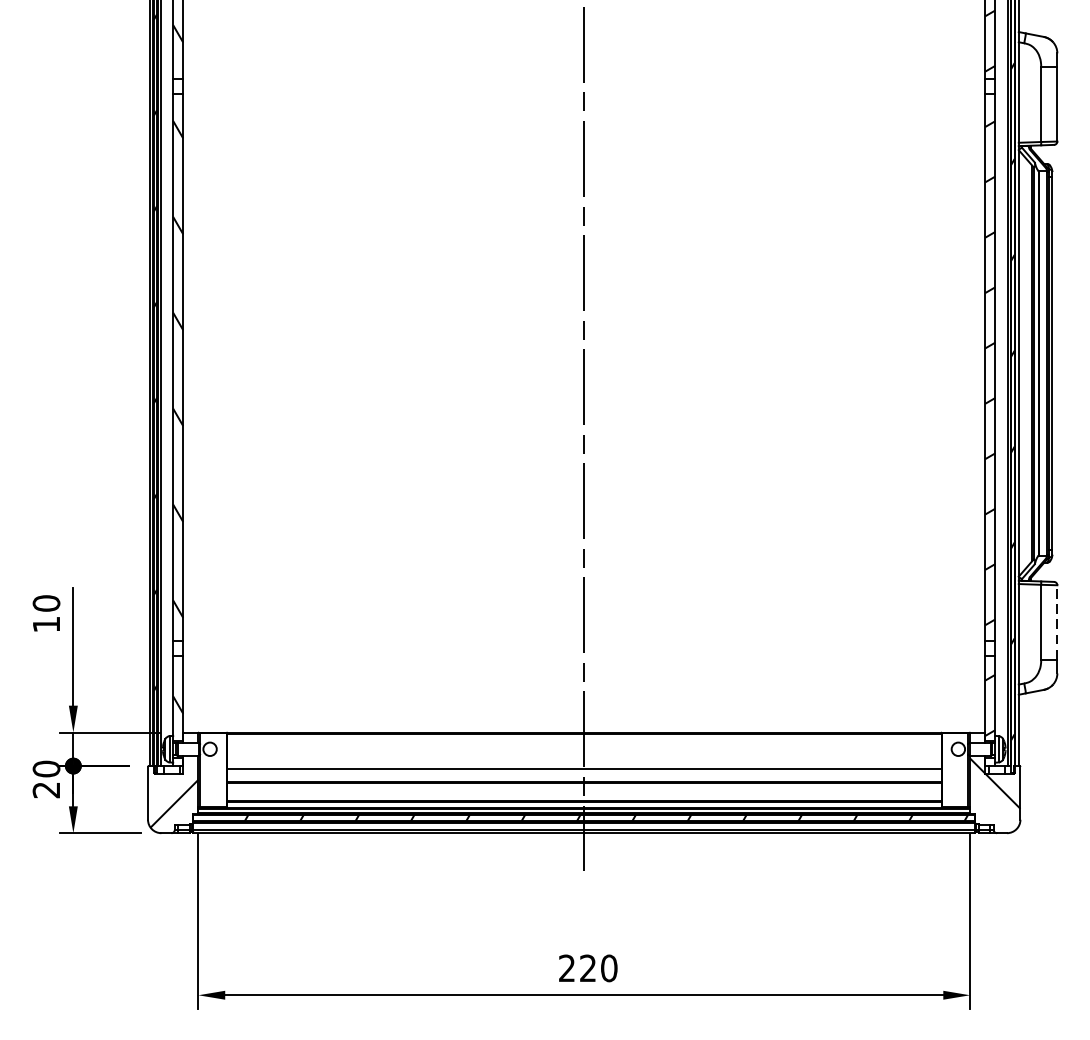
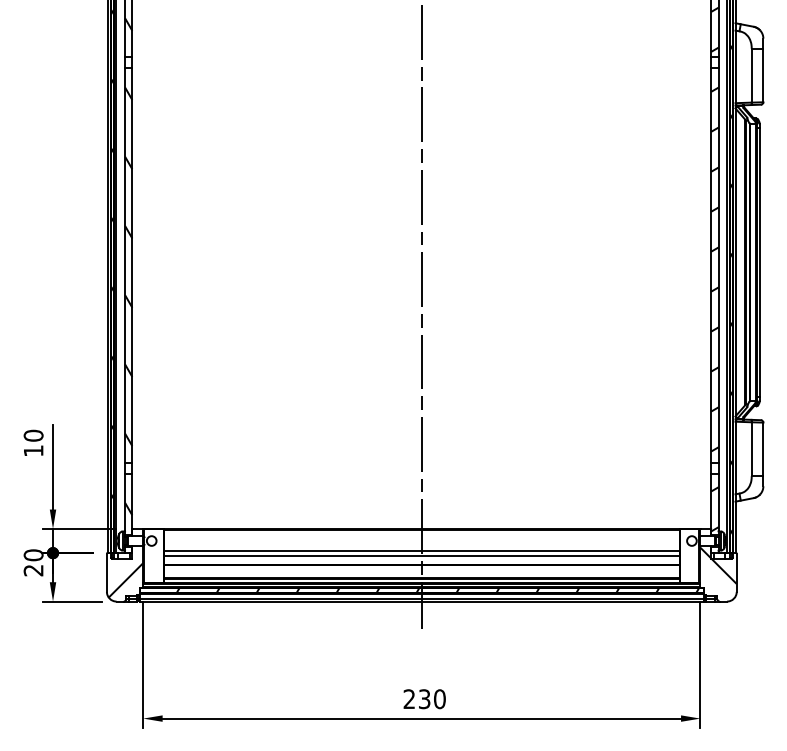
line: (1057, 622) -> (763, 449), dashed -> solid
line: (583, 762) -> (421, 550), added
text: (587, 968) -> (424, 699), 220 -> 230

